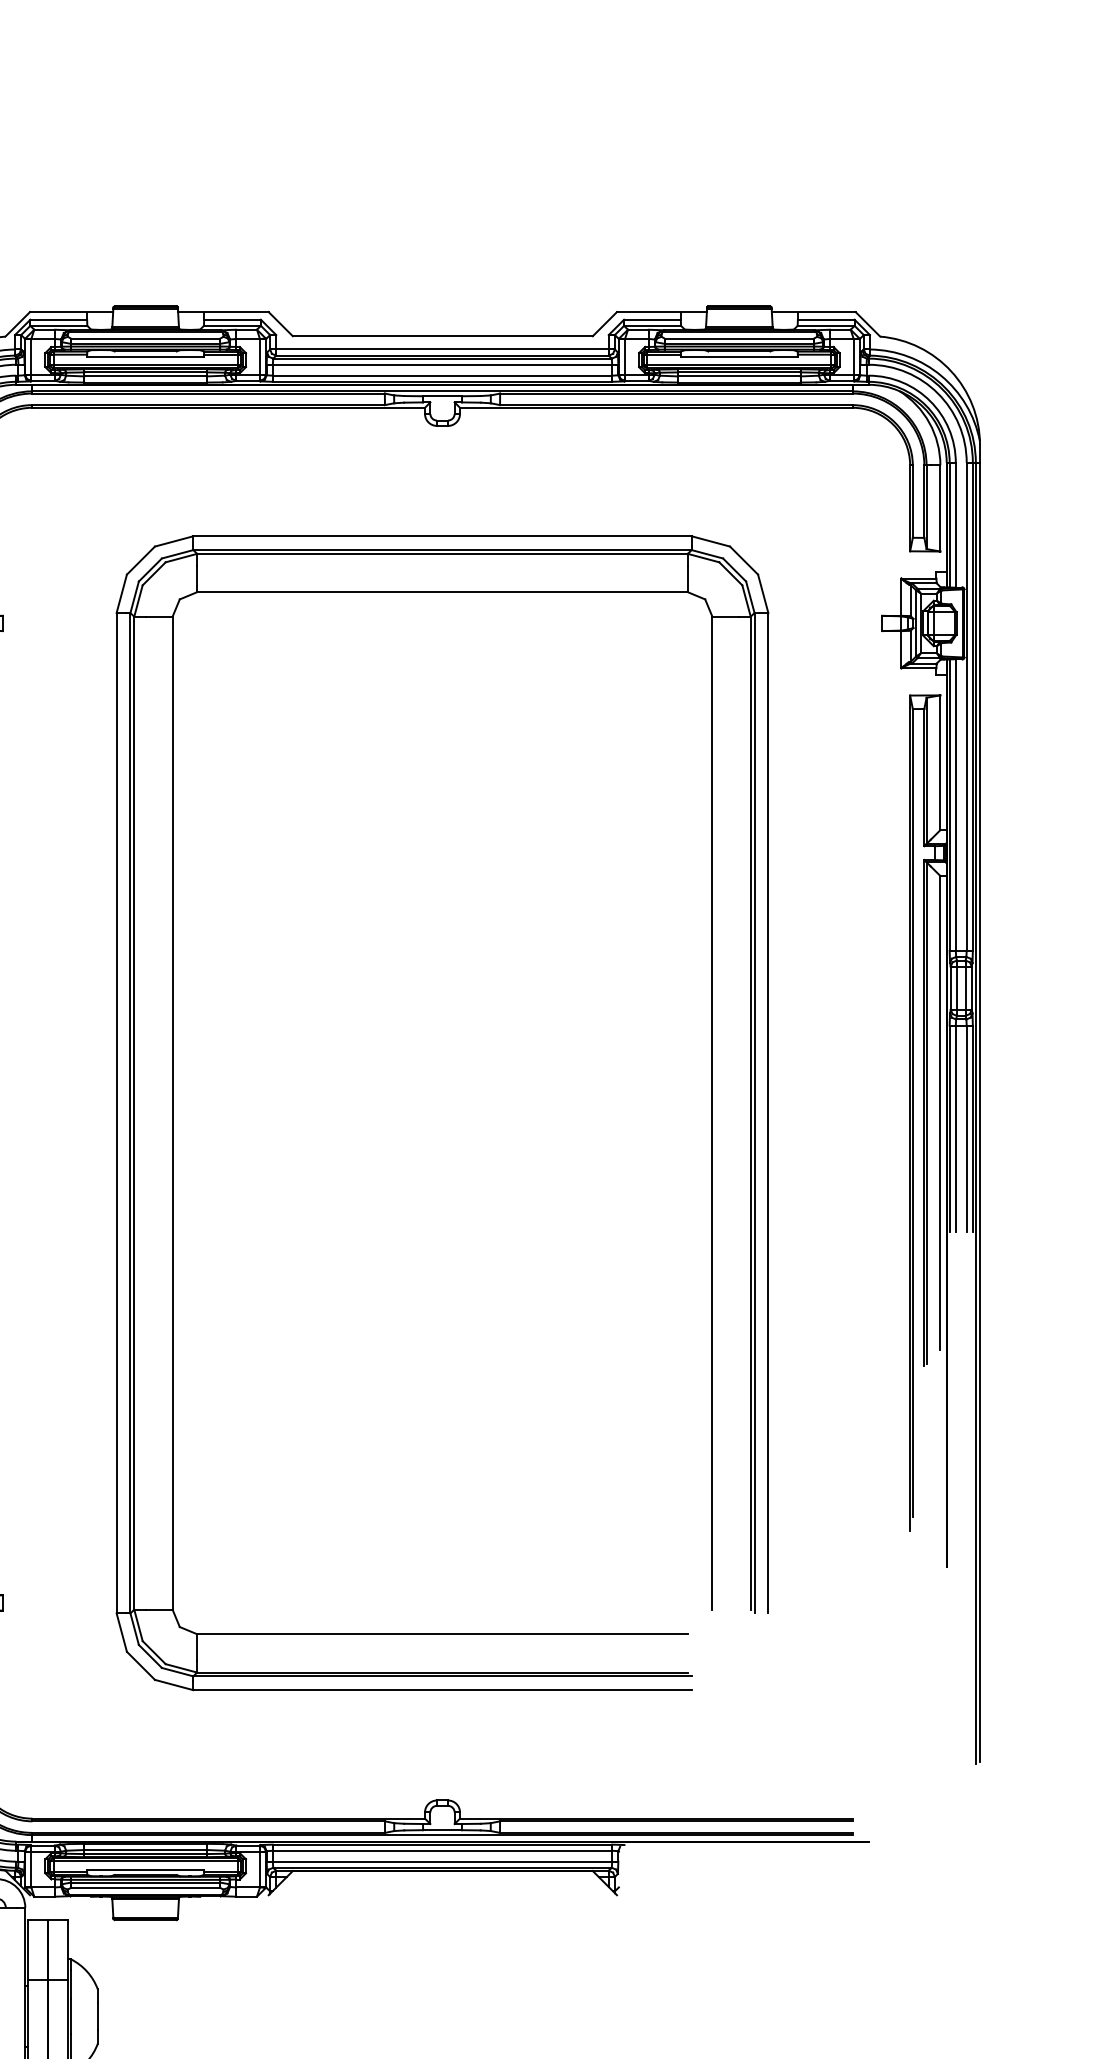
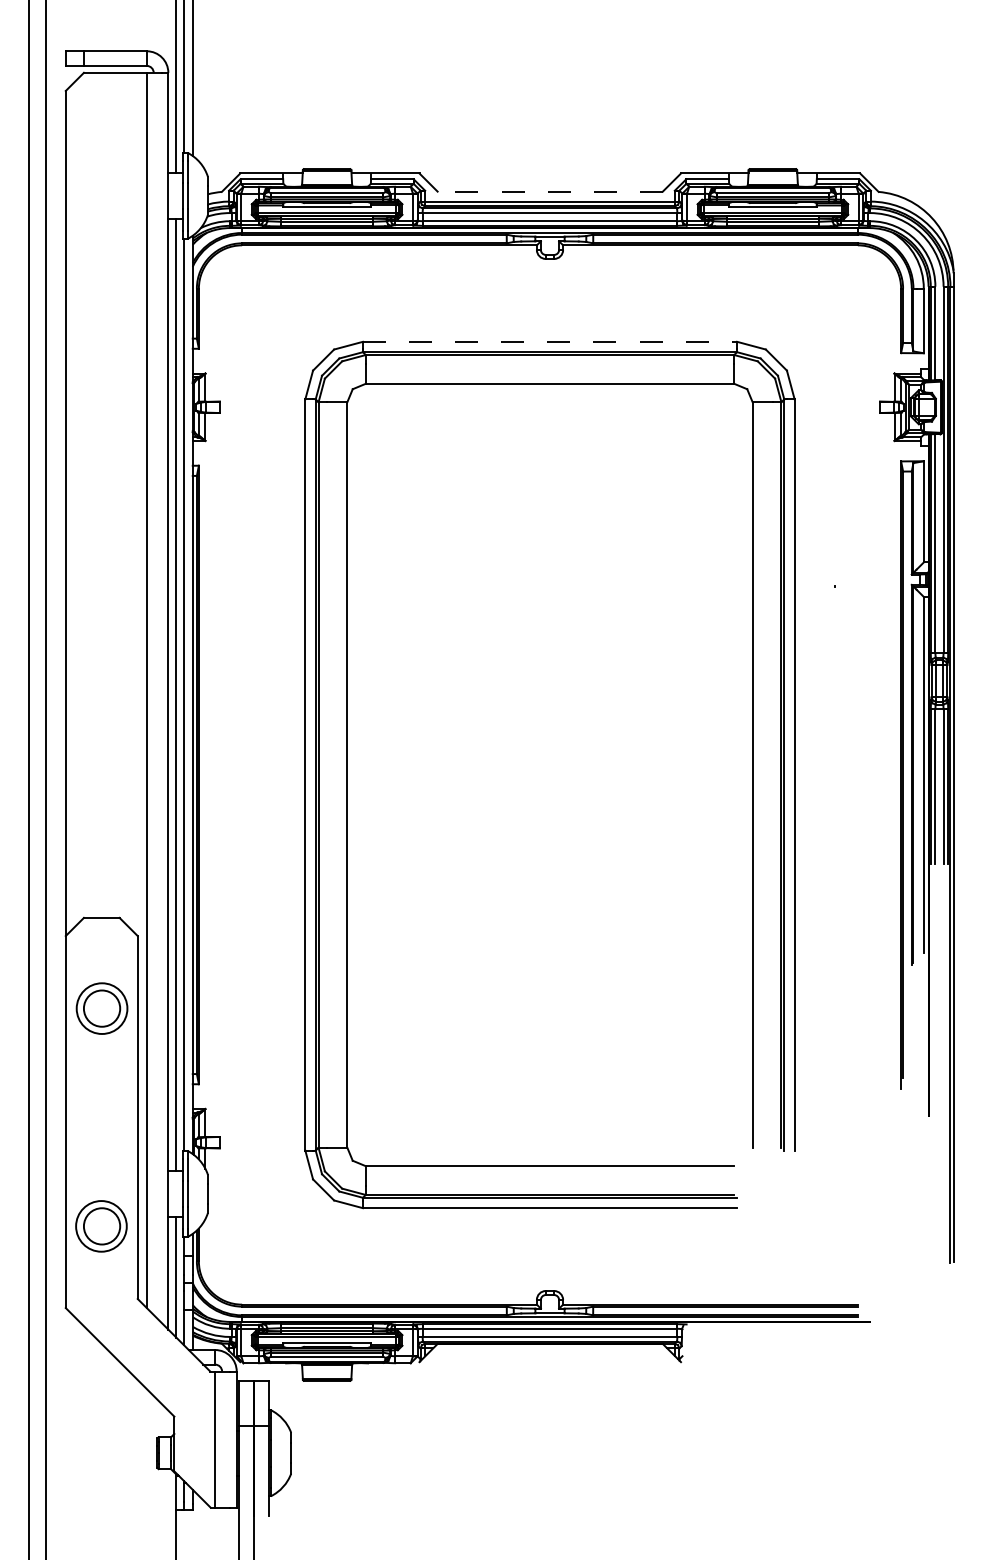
line: (443, 336) -> (550, 191), solid -> dashed
line: (443, 535) -> (550, 341), solid -> dashed

